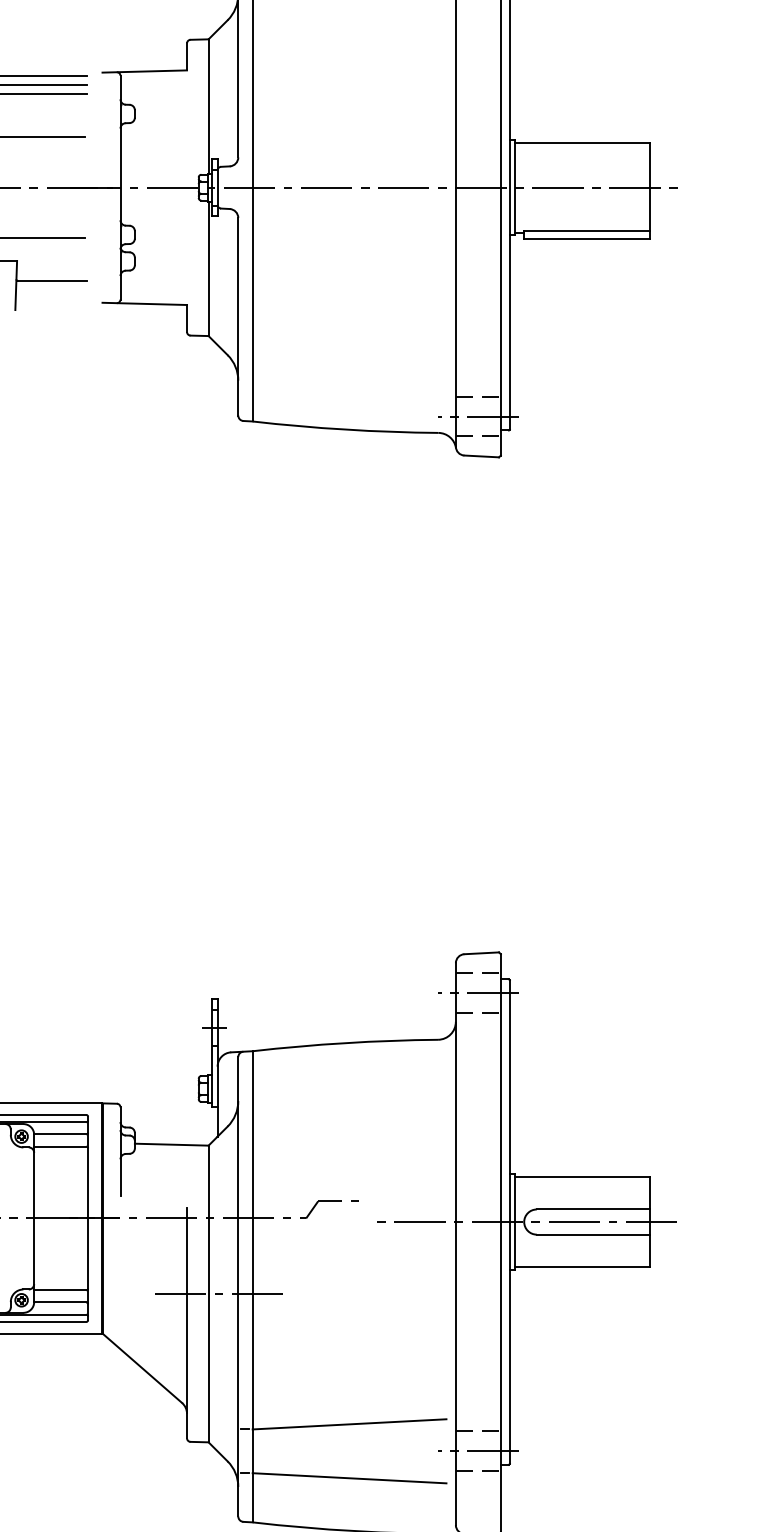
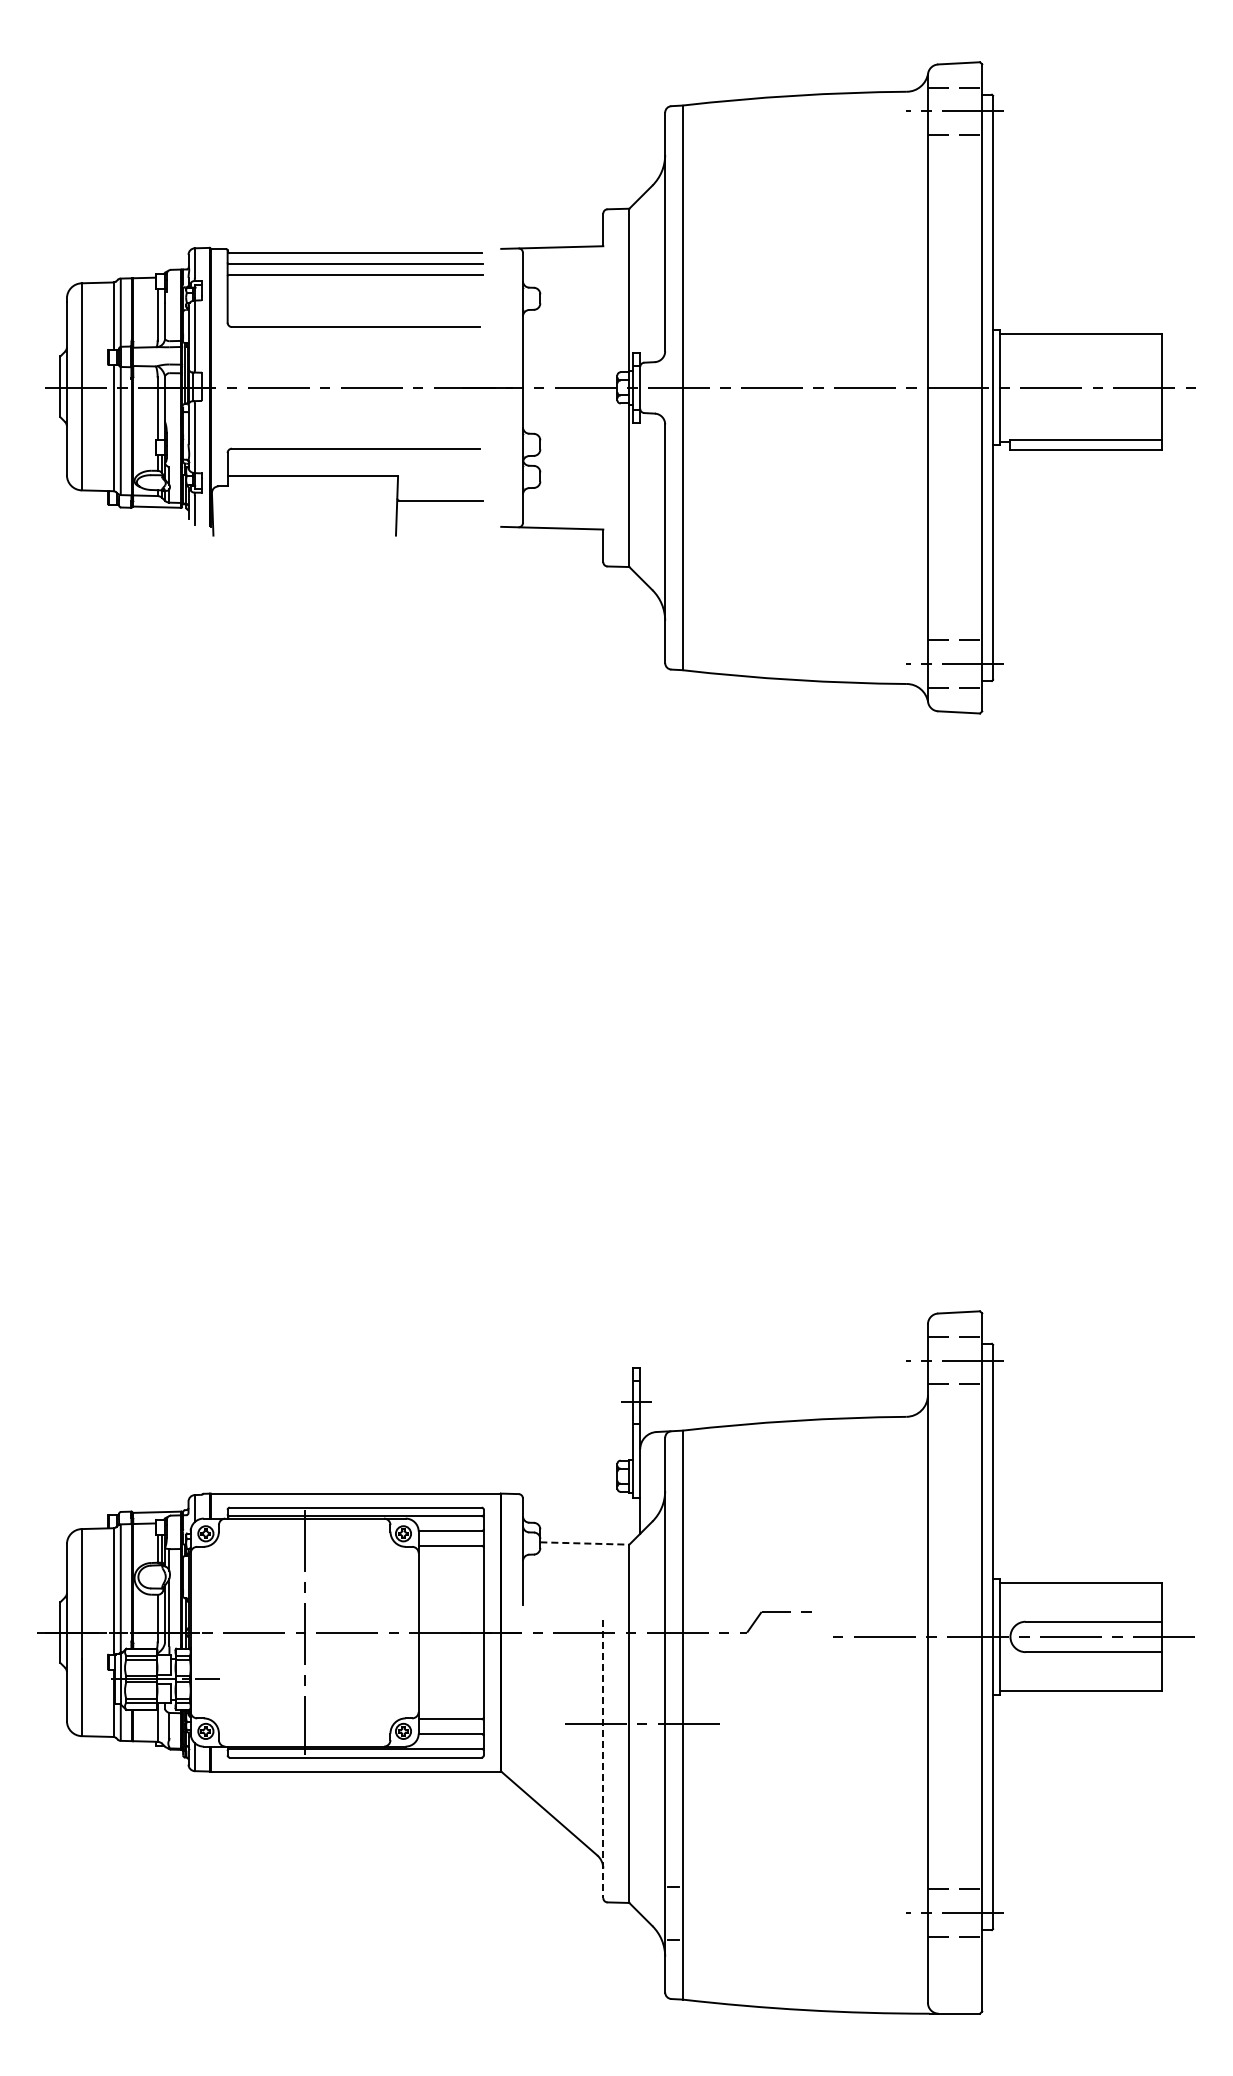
line: (171, 1144) -> (584, 1543), solid -> dashed
line: (187, 1323) -> (603, 1759), solid -> dashed
line: (349, 1424) -> (799, 1881), removed
line: (349, 1478) -> (799, 1946), removed

